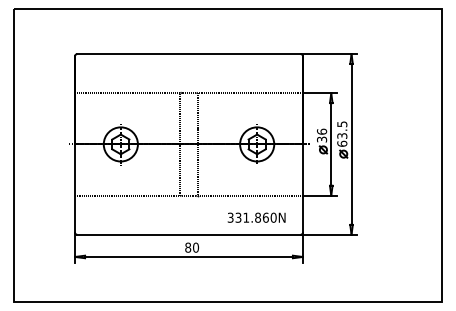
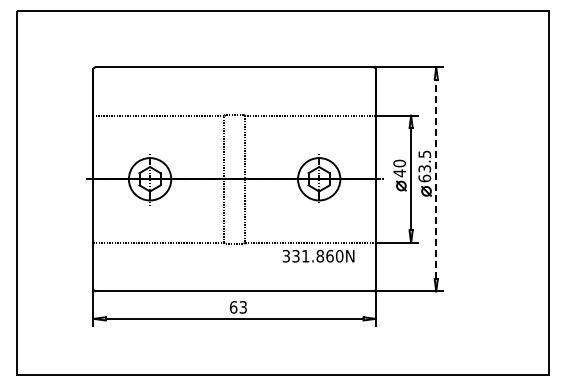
text: (321, 135) -> (399, 168), 36 -> 40
line: (351, 144) -> (436, 179), solid -> dashed
text: (256, 217) -> (318, 255), moved
text: (192, 247) -> (238, 307), 80 -> 63

